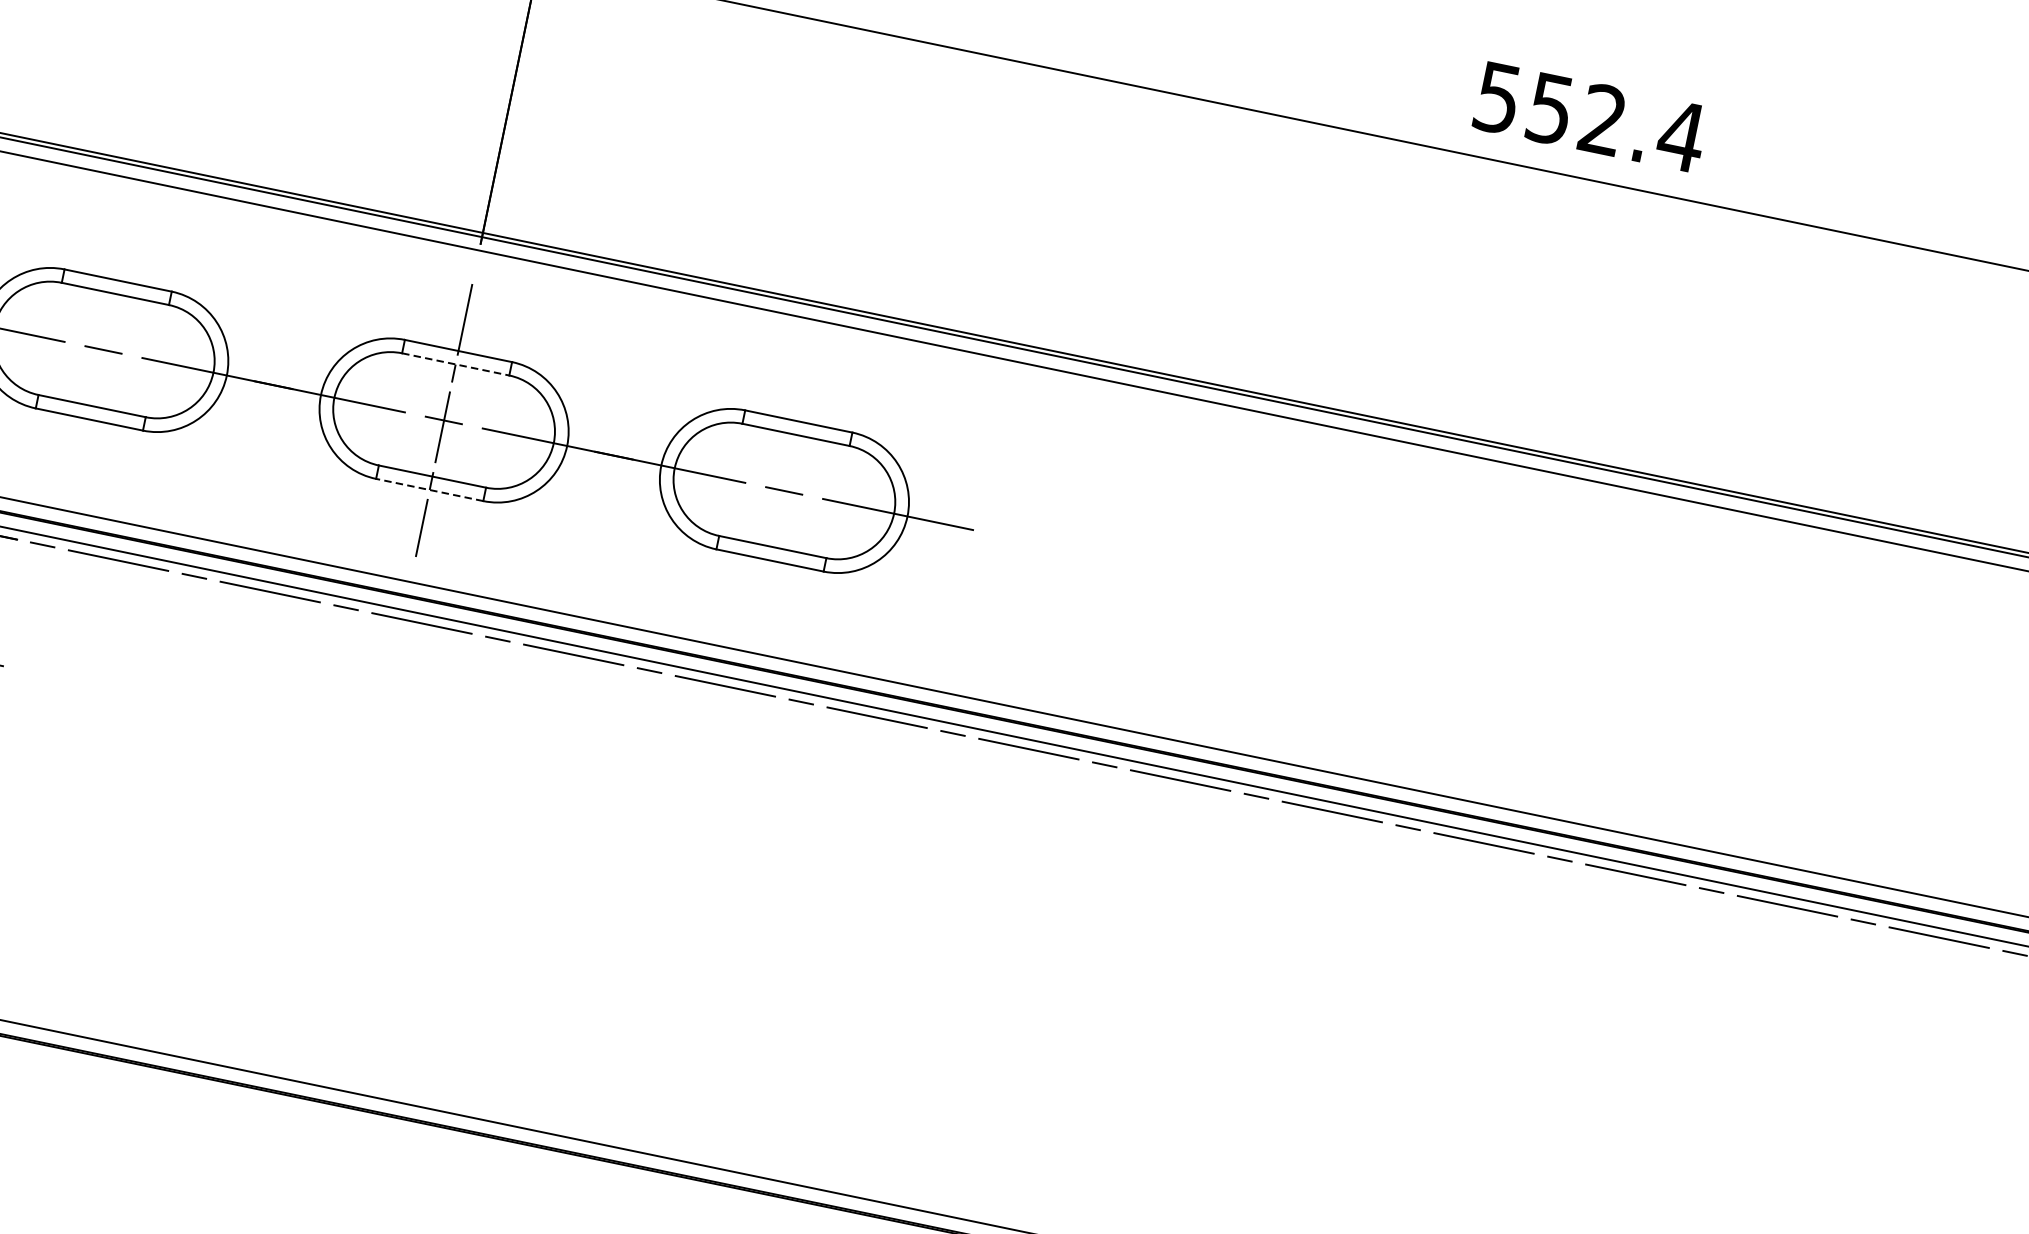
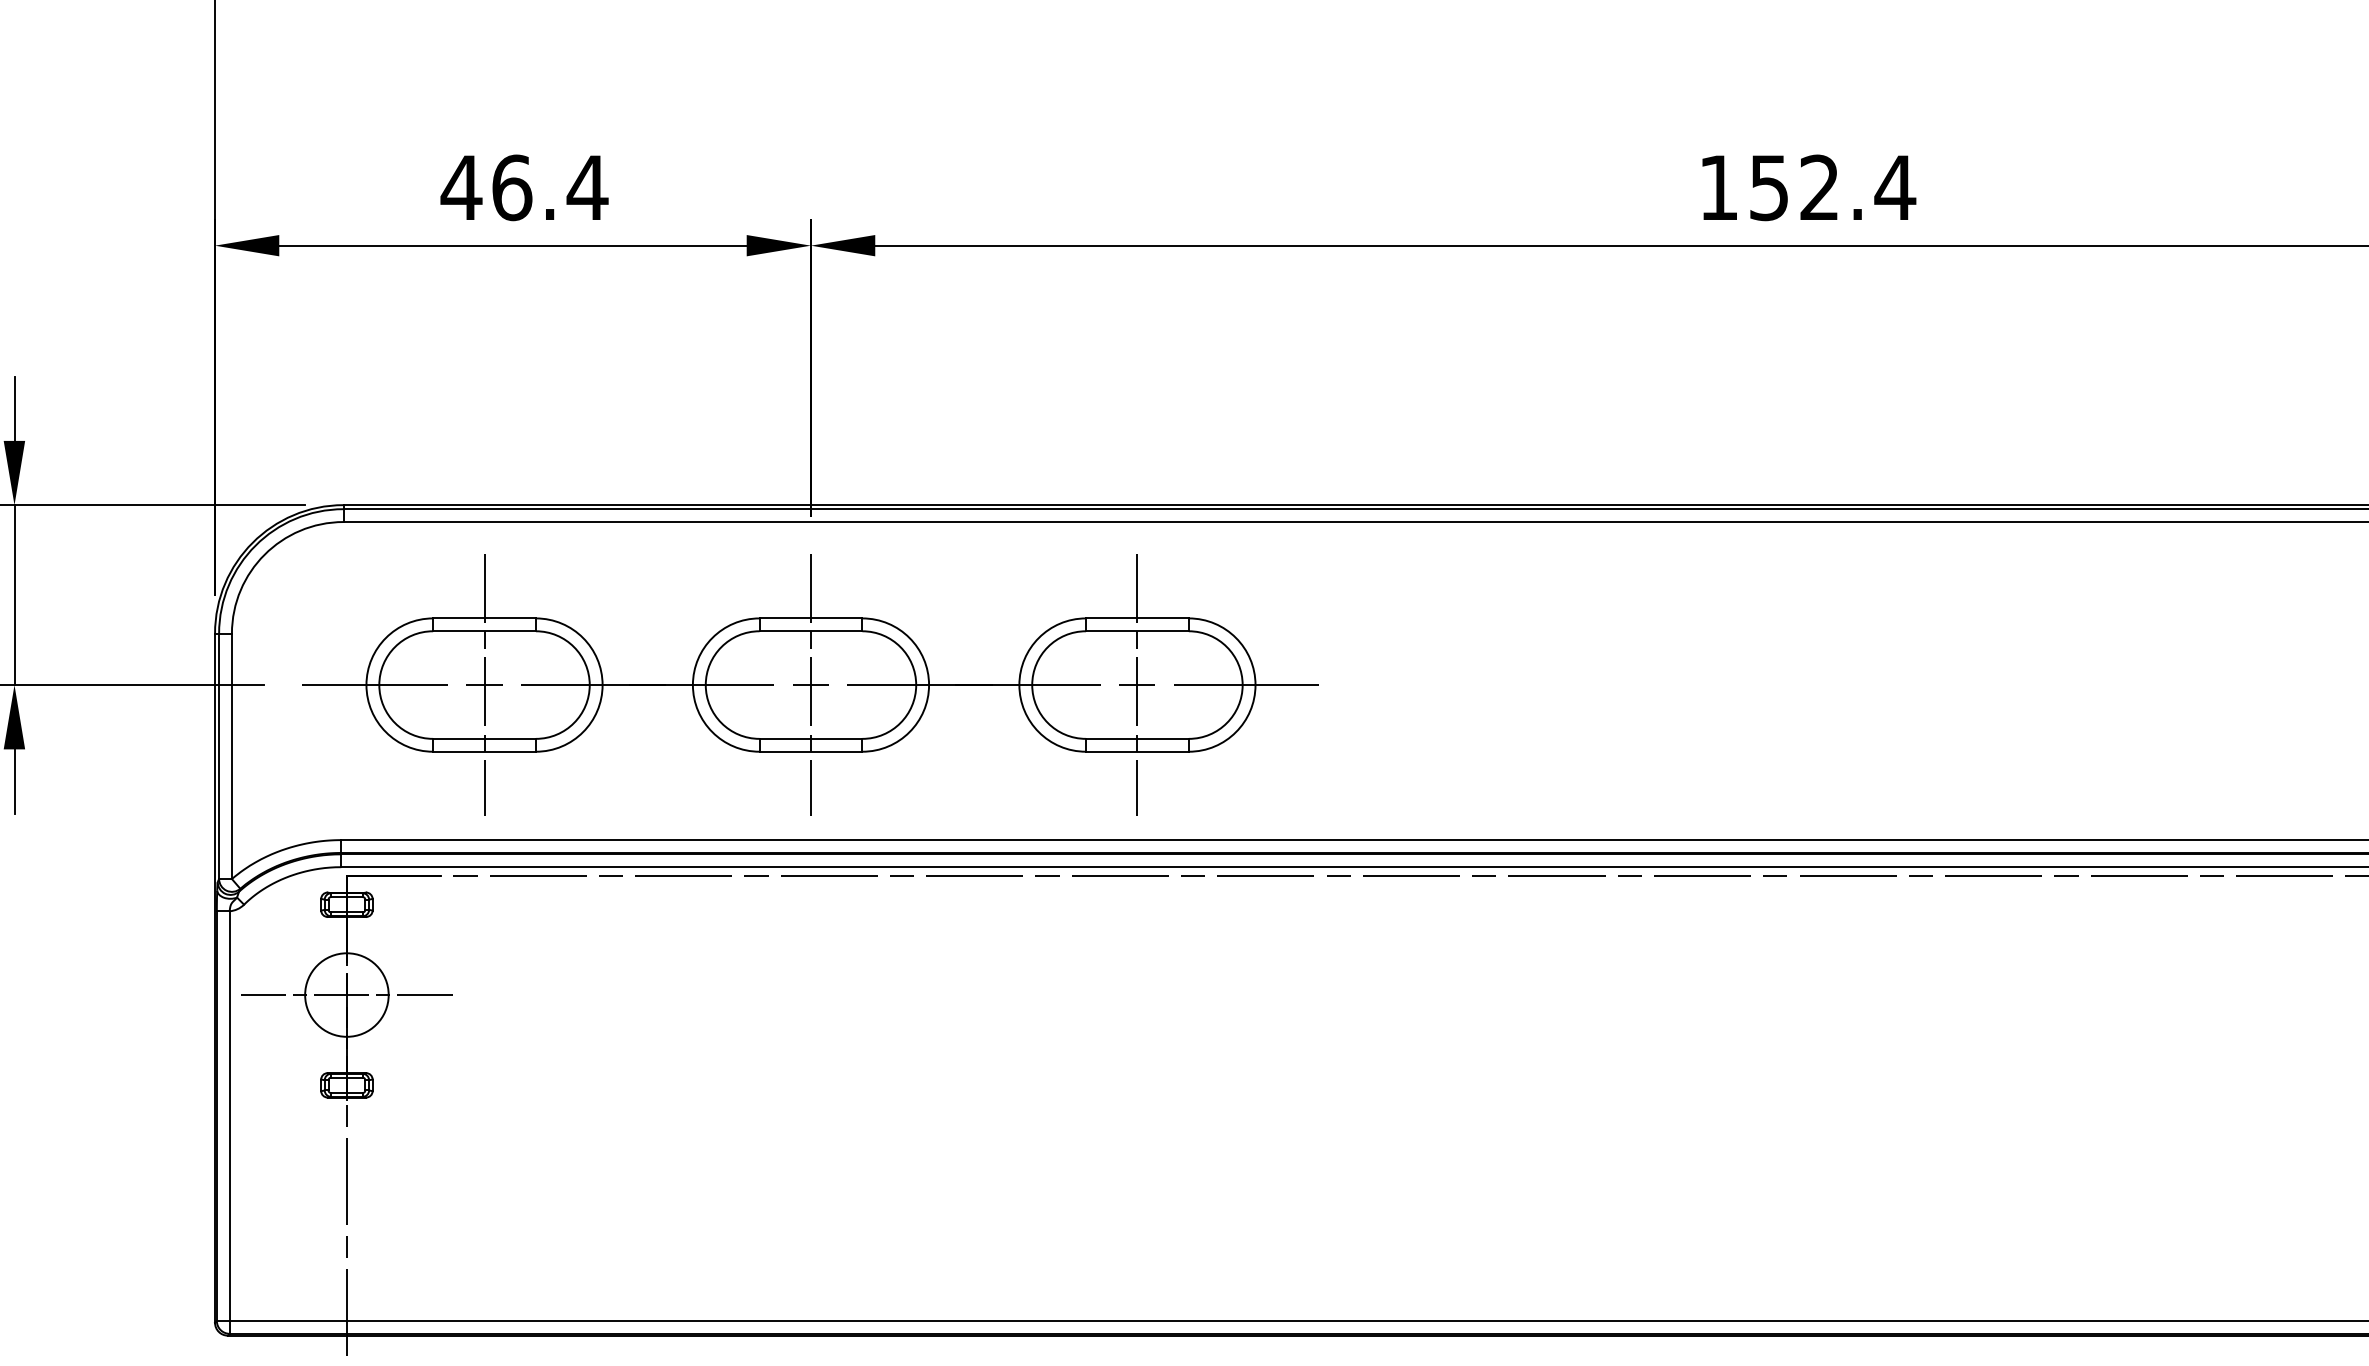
text: (1497, 98) -> (1718, 188), 552.4 -> 152.4
line: (103, 350) -> (484, 685), added
line: (456, 364) -> (811, 631), dashed -> solid
line: (429, 489) -> (810, 751), dashed -> solid
line: (784, 491) -> (1137, 685), added

